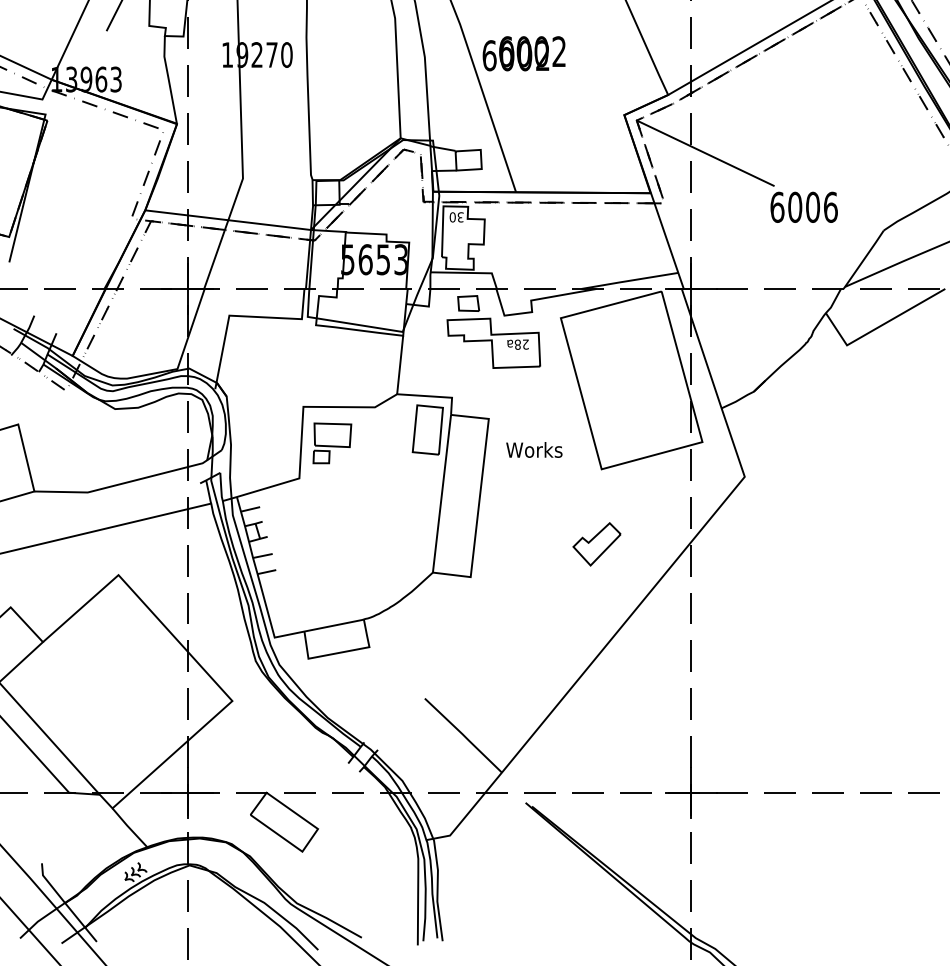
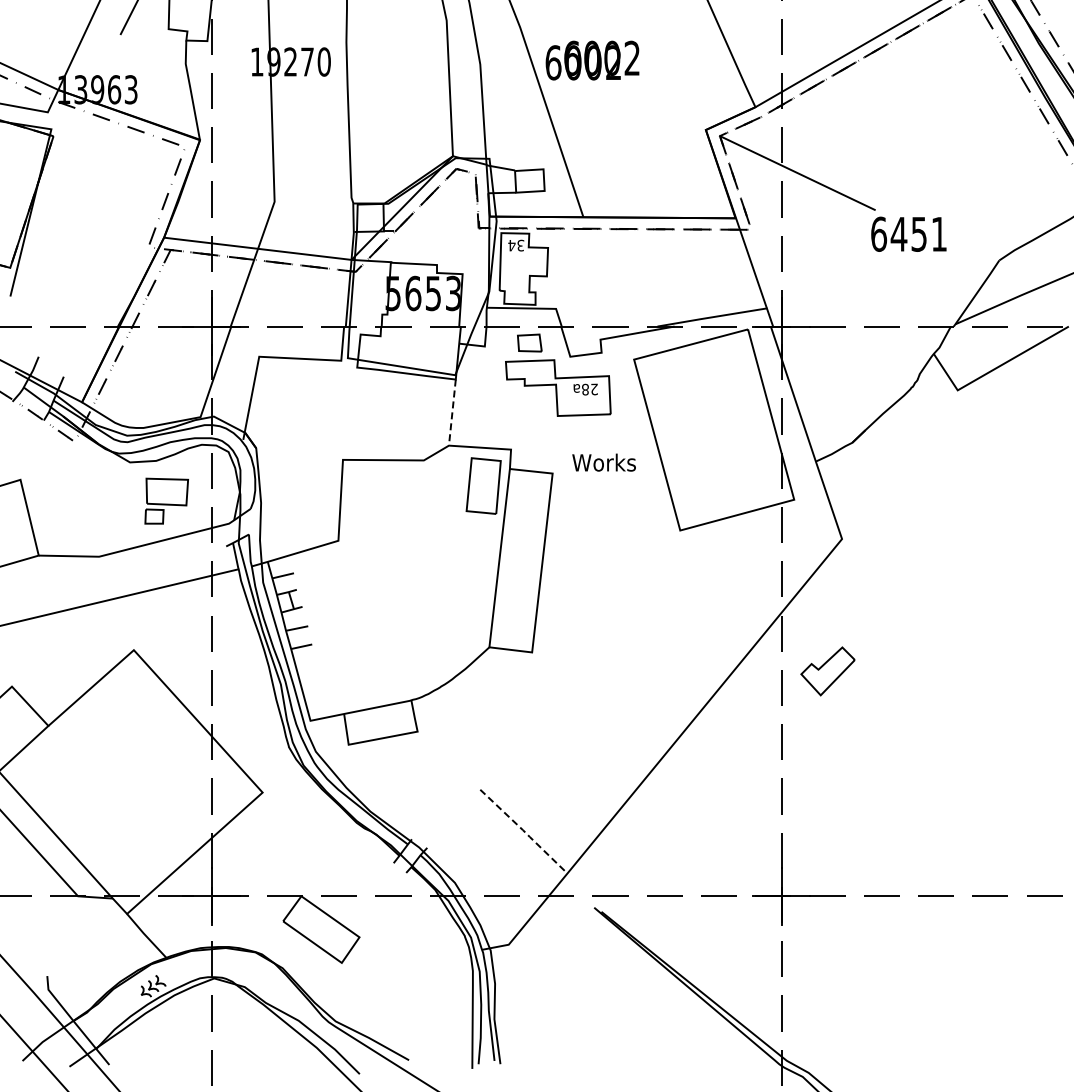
text: (812, 206) -> (918, 233), 6006 -> 6451
text: (452, 217) -> (511, 245), 30 -> 34
line: (400, 365) -> (452, 413), solid -> dashed
part: (332, 442) -> (166, 500), moved
text: (533, 449) -> (603, 462), moved
part: (596, 544) -> (827, 671), moved
line: (463, 735) -> (524, 831), solid -> dashed

